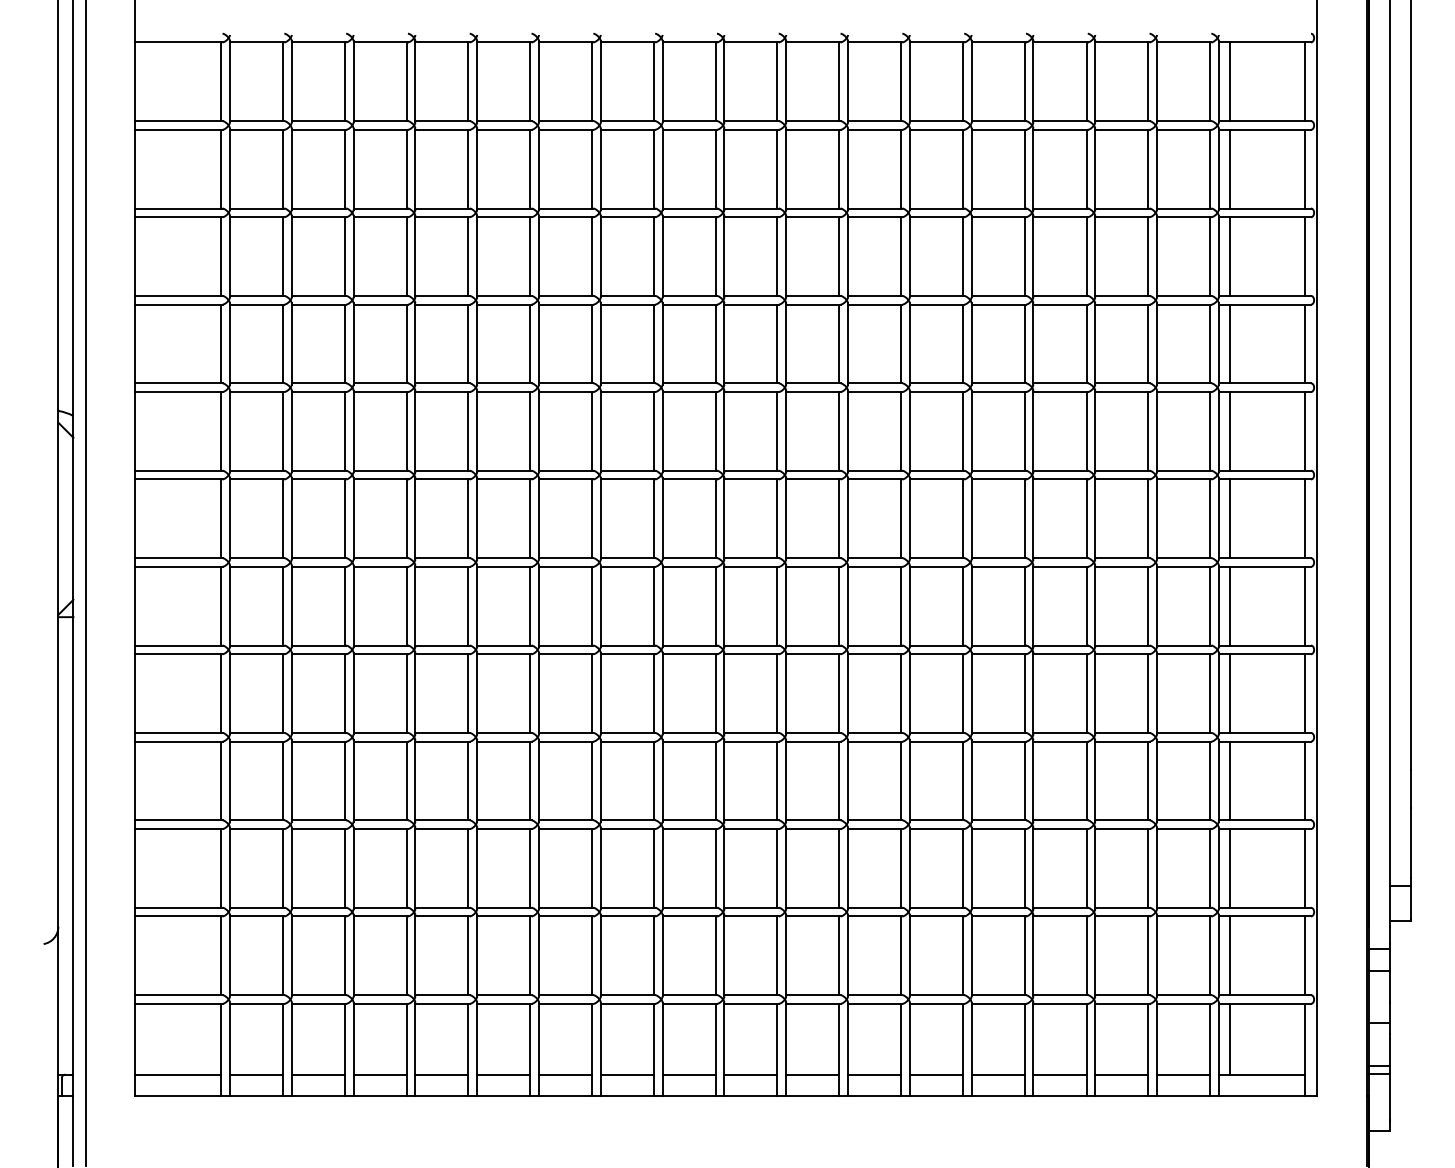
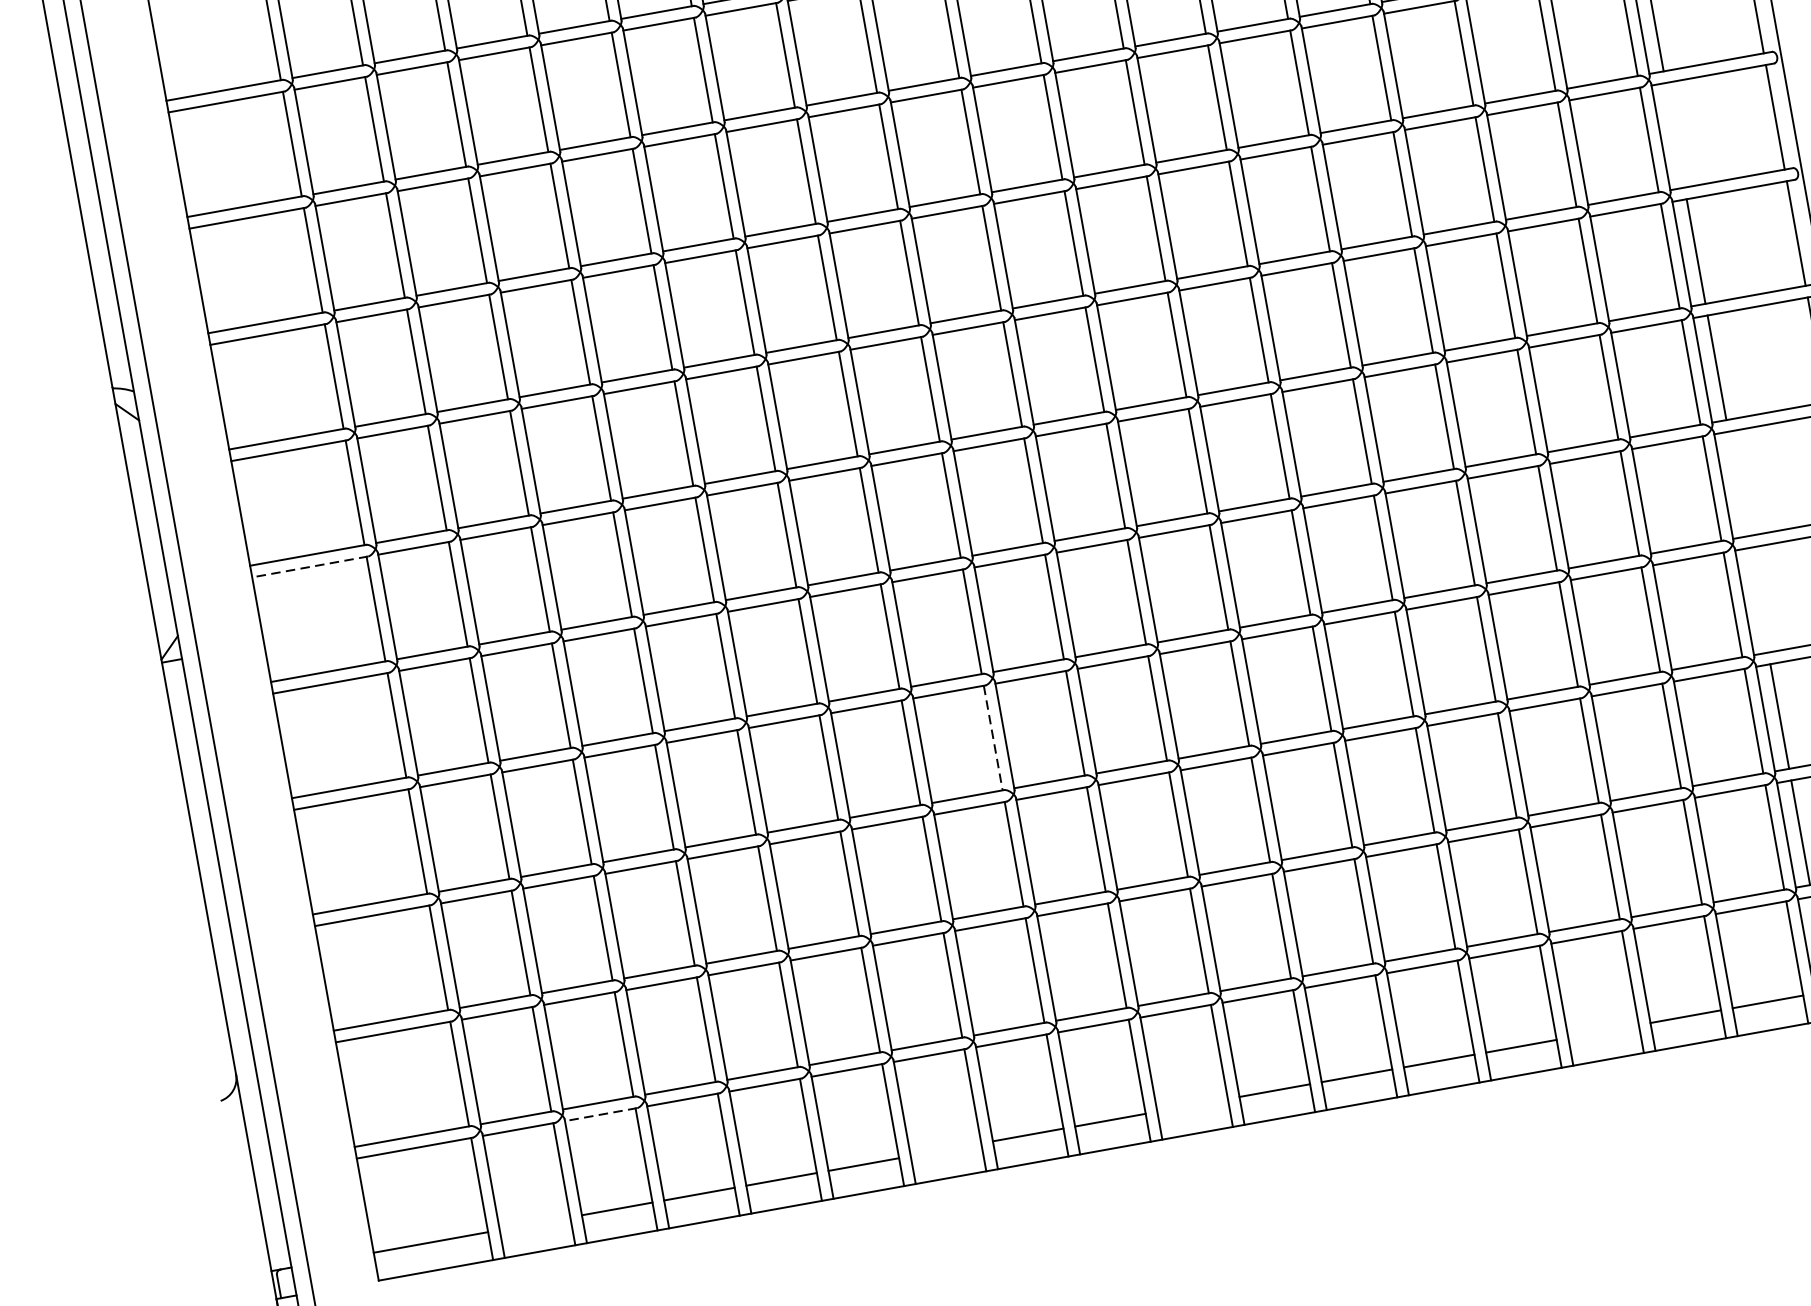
line: (1229, 431) -> (1675, 135), removed
line: (178, 566) -> (309, 566), solid -> dashed
line: (1229, 693) -> (1737, 483), removed
line: (1229, 780) -> (1758, 599), removed
line: (653, 781) -> (992, 738), solid -> dashed
line: (318, 1003) -> (600, 1114), solid -> dashed
line: (256, 1074) -> (534, 1223), removed
line: (565, 1074) -> (945, 1149), removed
line: (750, 1074) -> (1191, 1105), removed
line: (1059, 1074) -> (1602, 1031), removed

